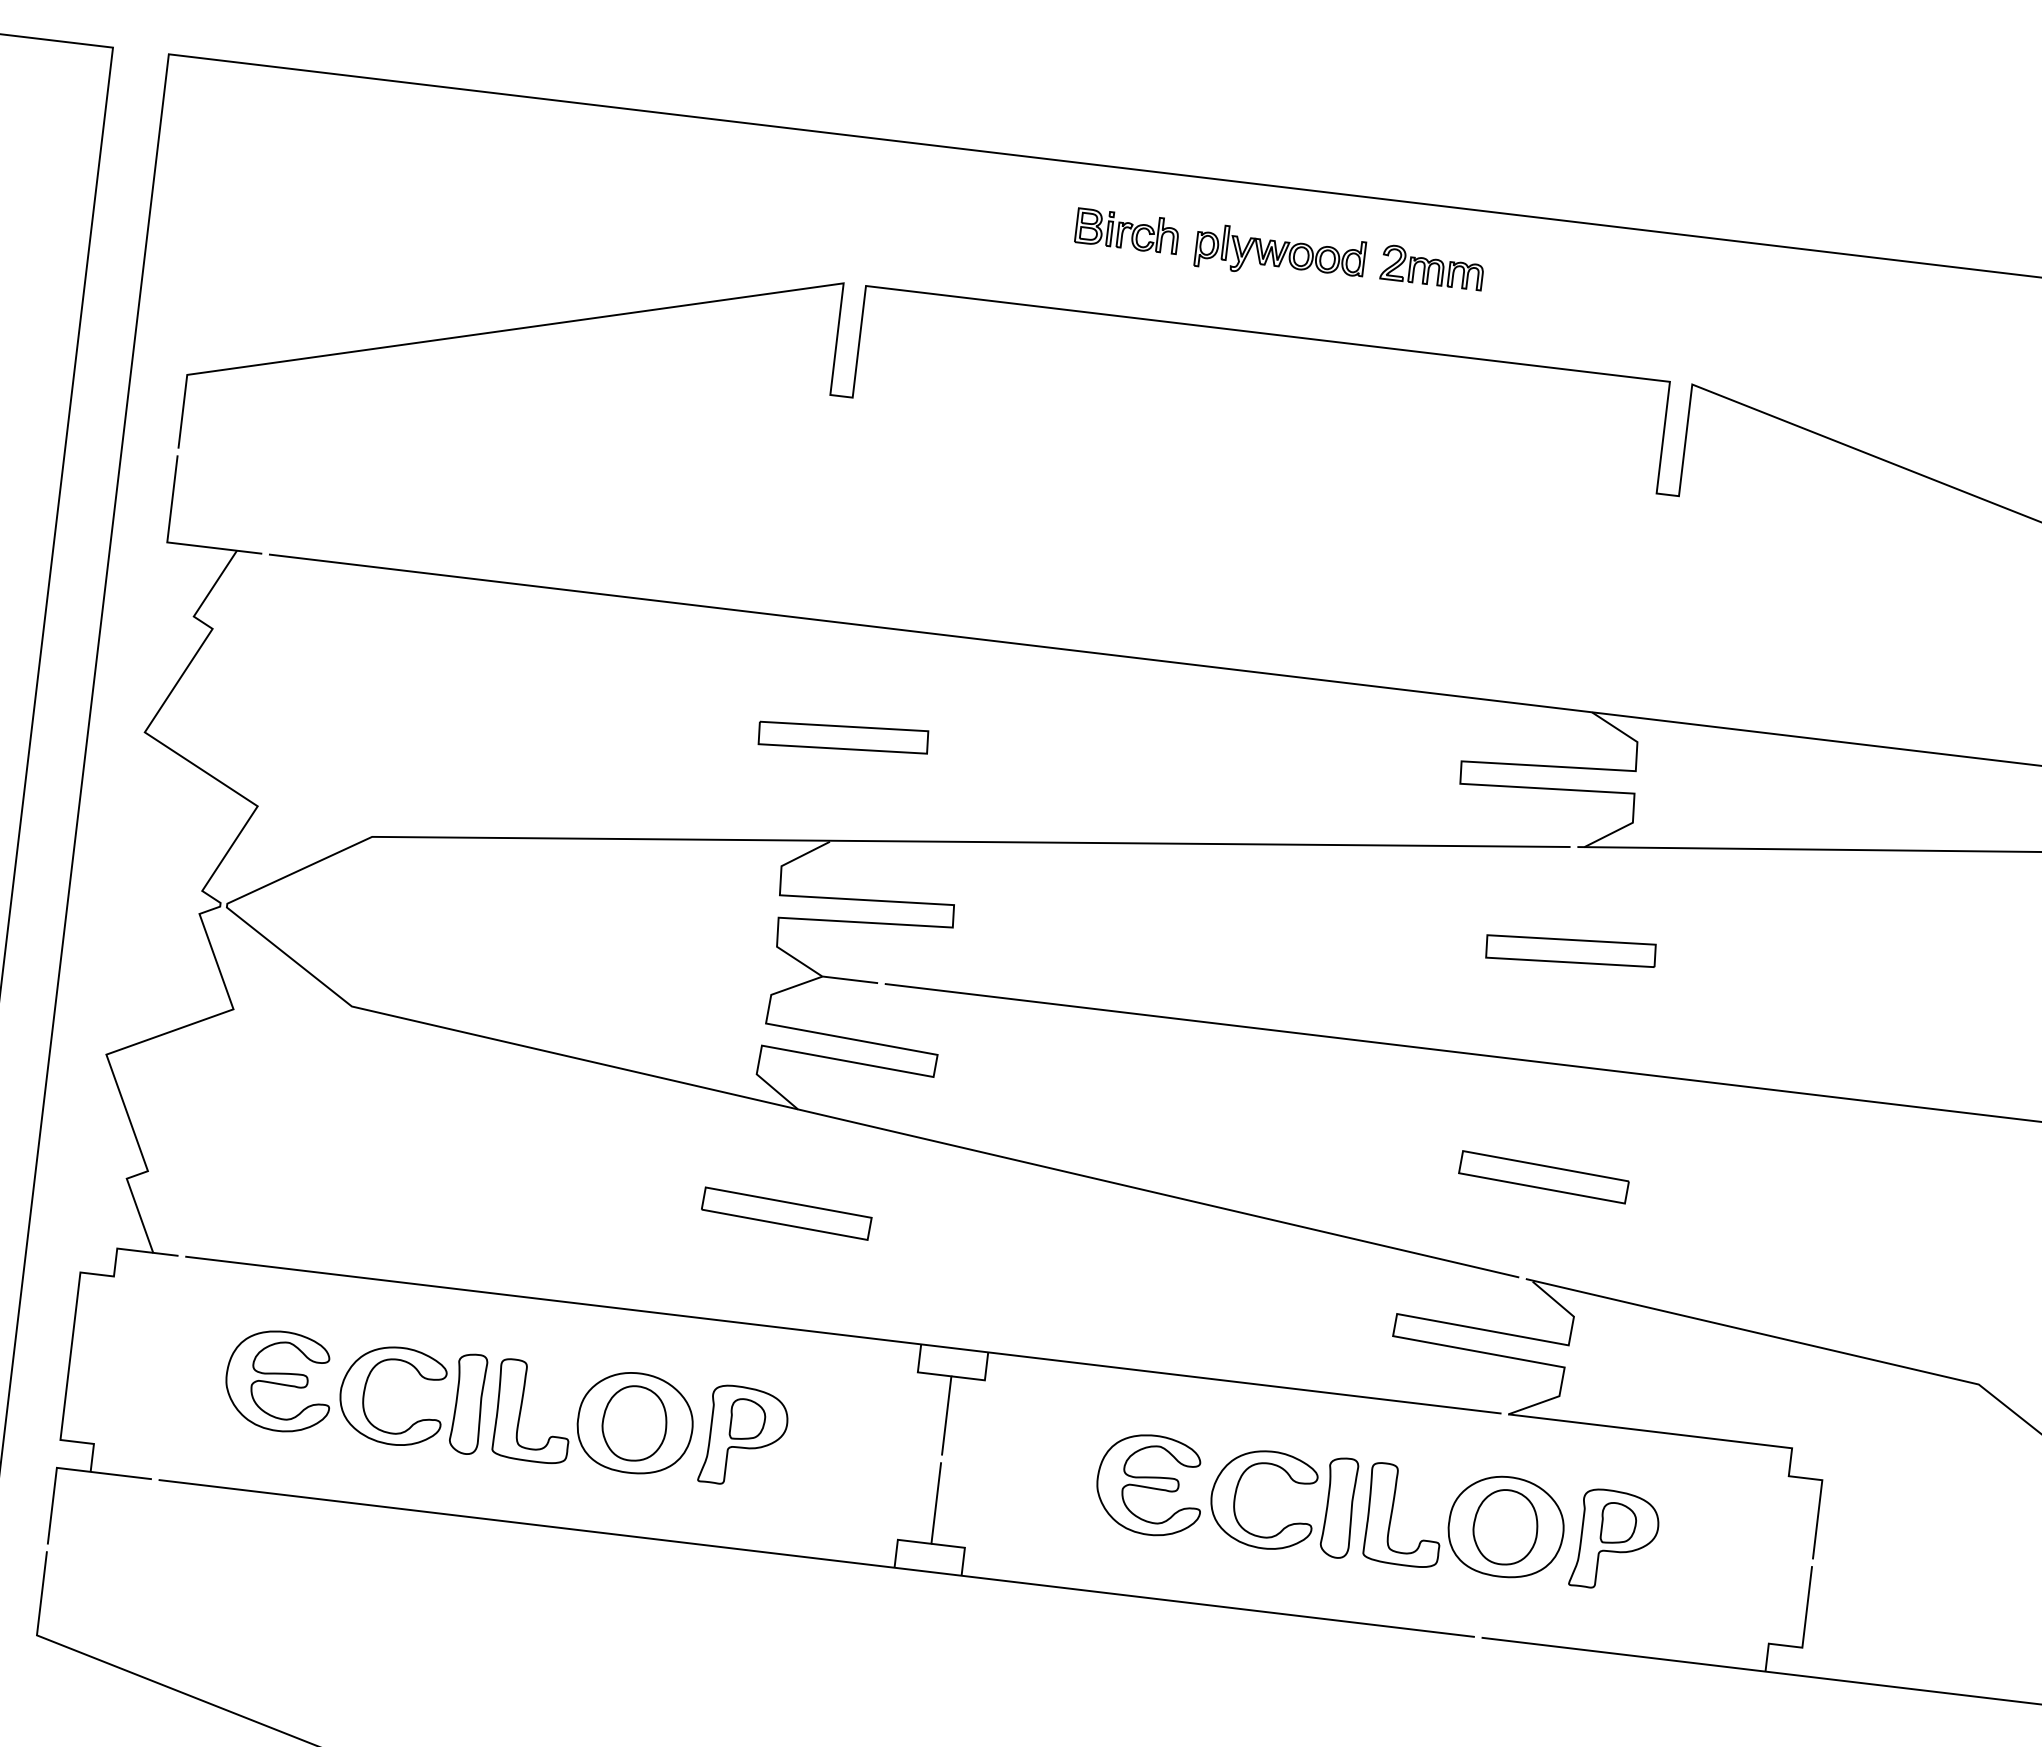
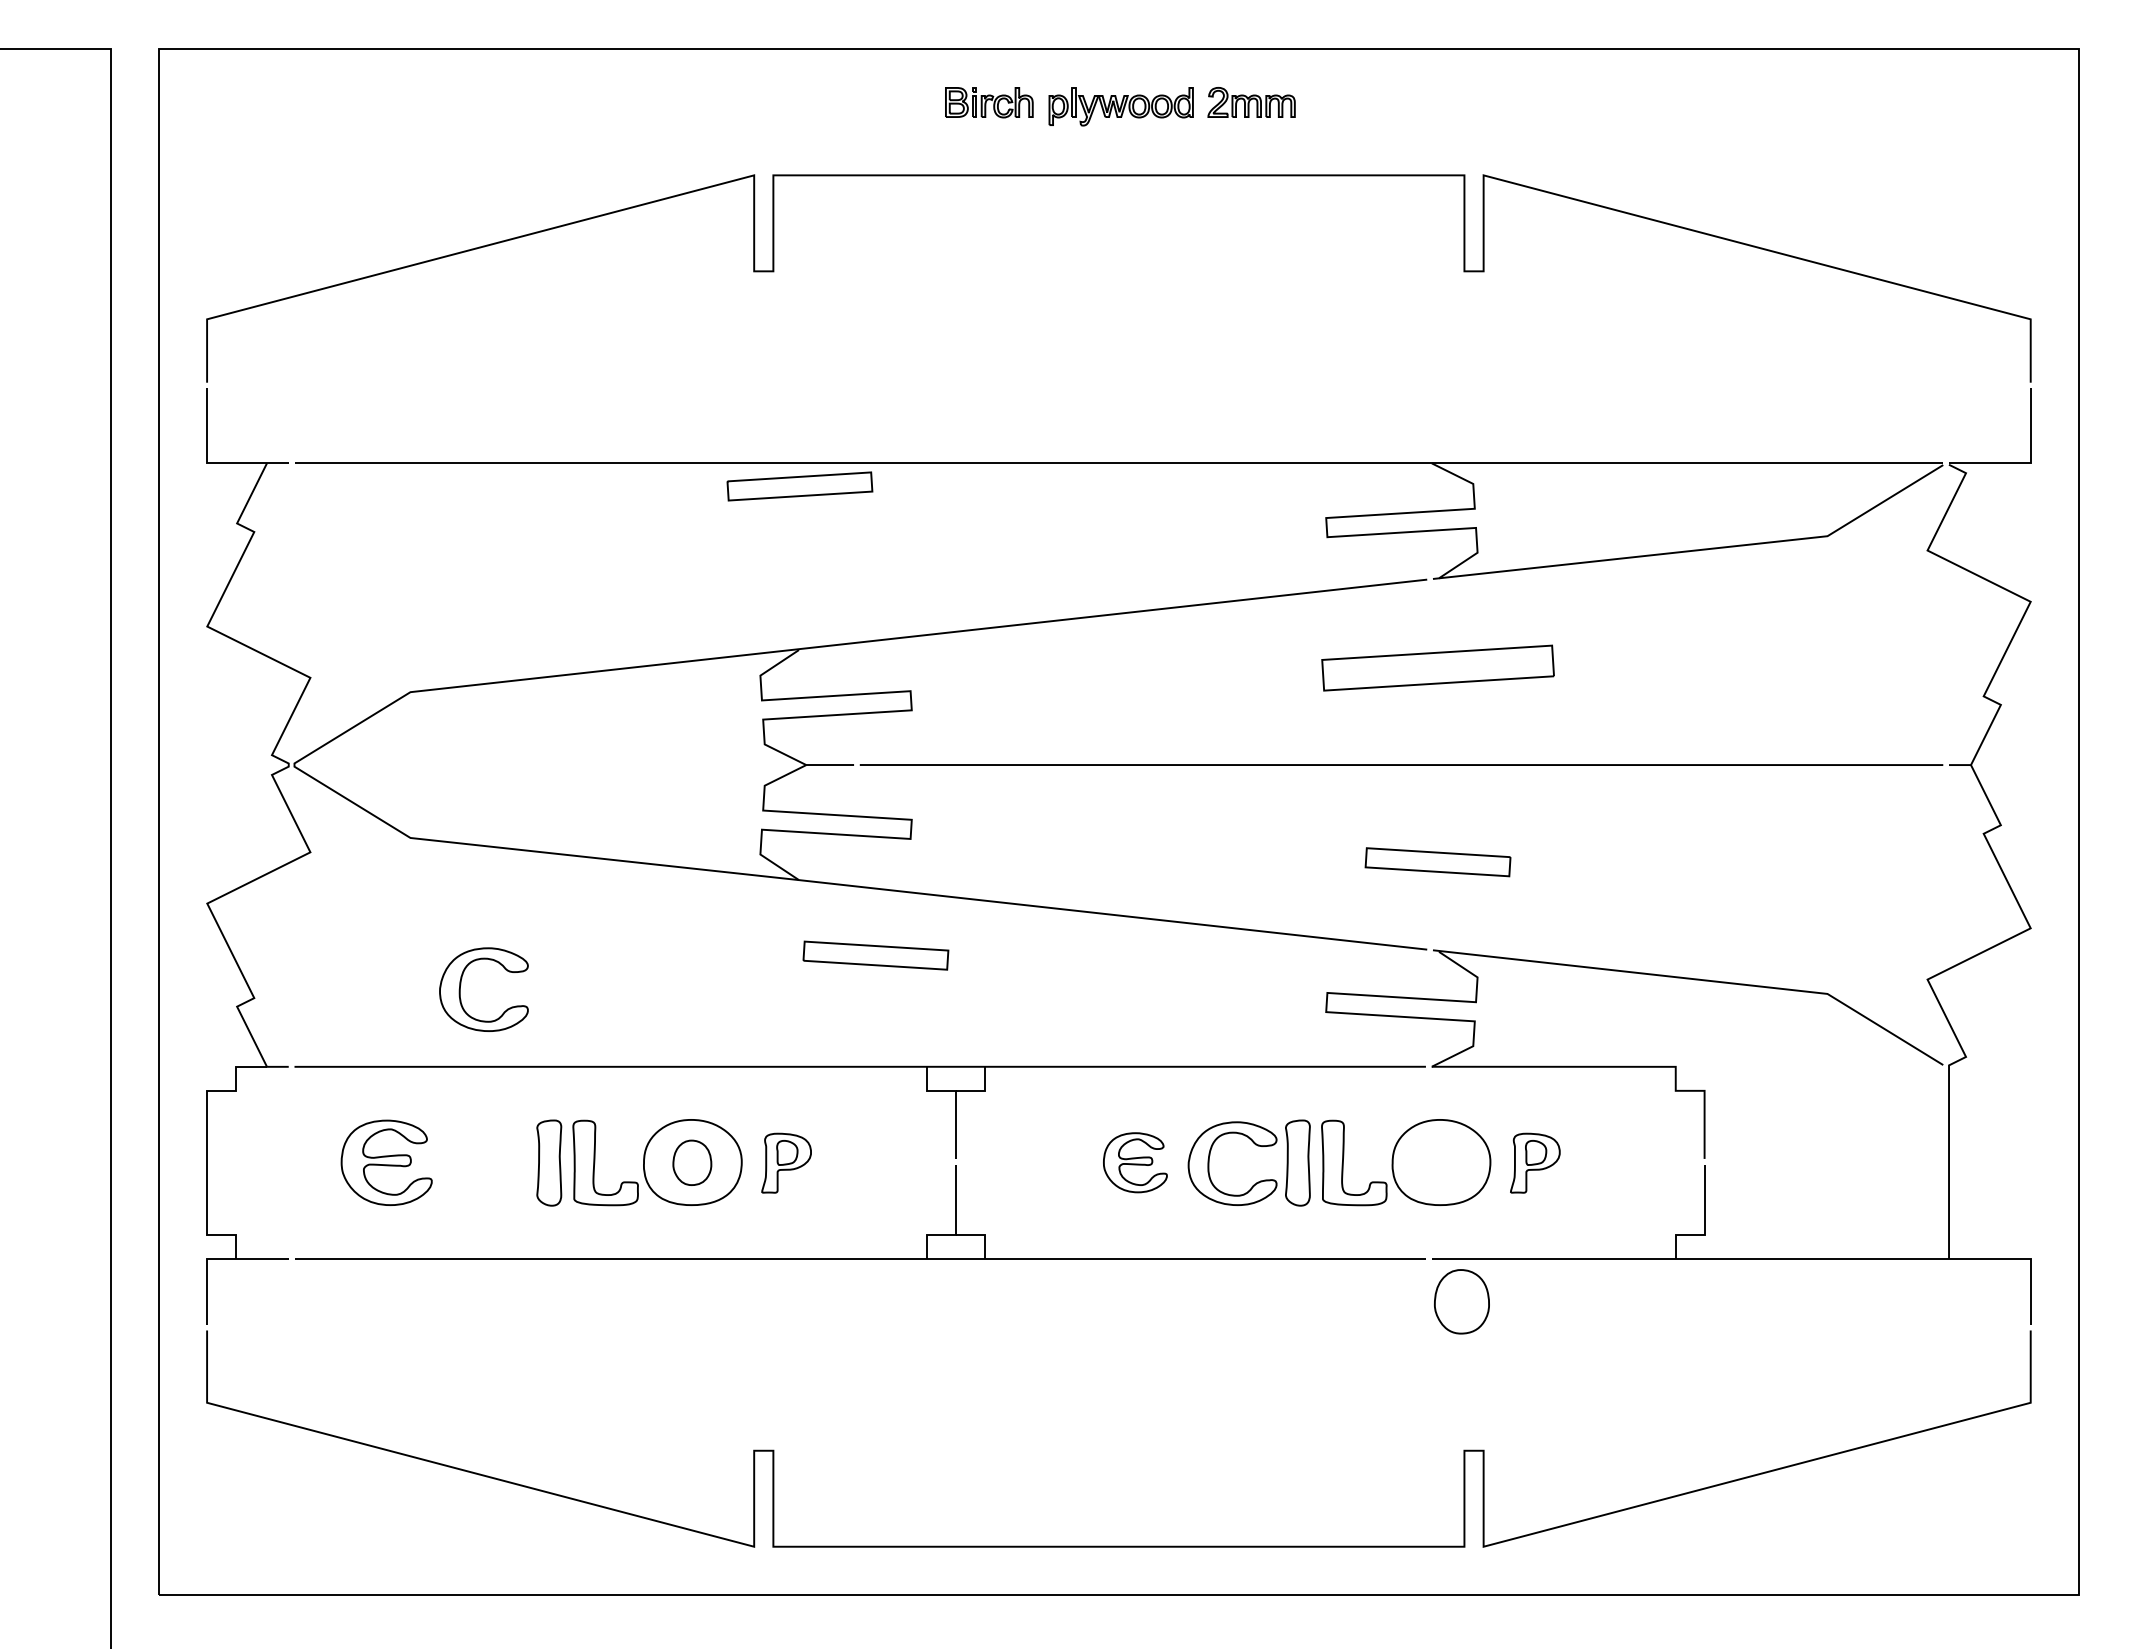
part: (842, 737) -> (799, 486), moved
part: (1570, 950) -> (1437, 667), size x1.6
part: (786, 1213) -> (875, 955), moved
part: (366, 1386) -> (461, 984), moved
part: (634, 1423) -> (692, 1162), size x0.7
part: (744, 1437) -> (786, 1163), size x0.7
part: (1150, 1484) -> (1135, 1162), size x0.7
part: (1505, 1526) -> (1461, 1301), moved
part: (1615, 1541) -> (1535, 1163), size x0.7

